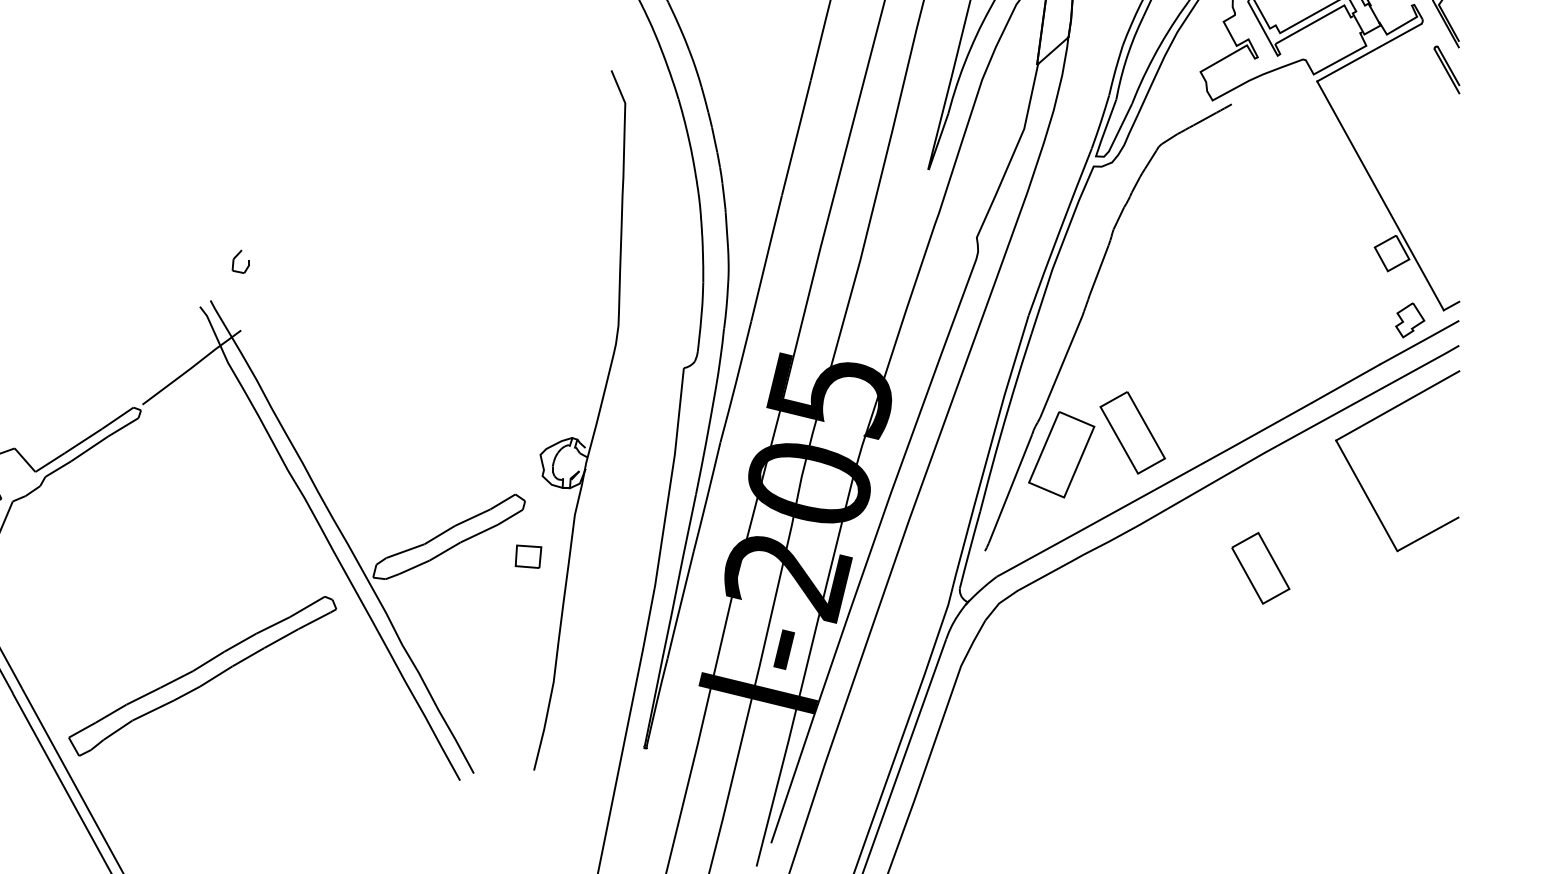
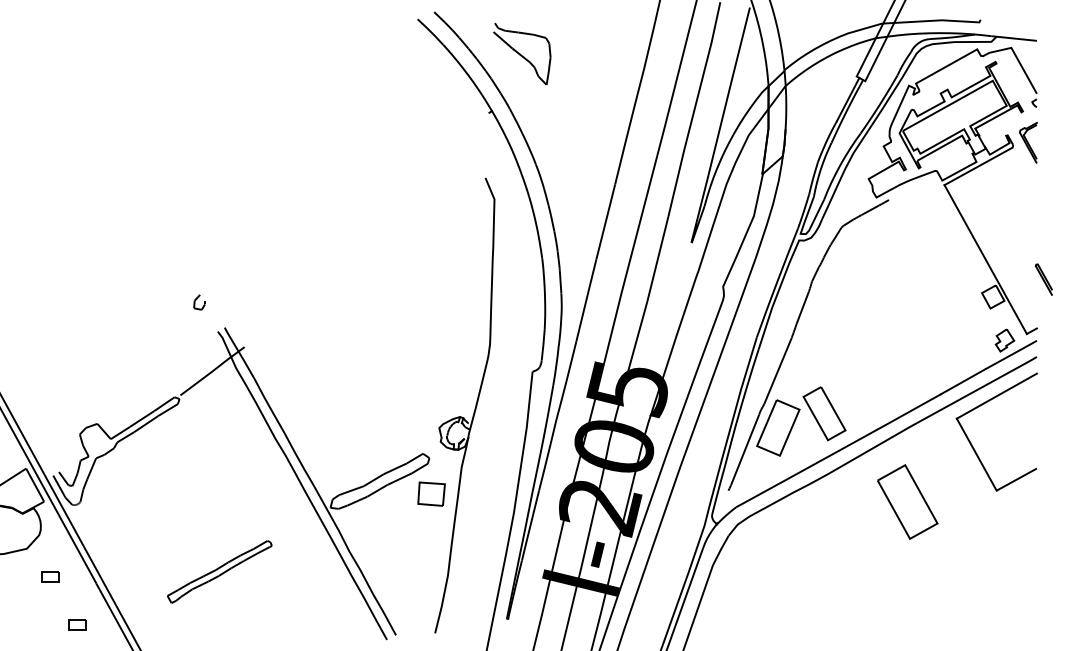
part: (1446, 69) -> (1043, 279), moved
curve: (237, 257) -> (197, 299), moved
part: (528, 557) -> (431, 494), size x1.6
part: (1260, 567) -> (907, 501), size x1.6
part: (202, 675) -> (219, 571), size x0.6

